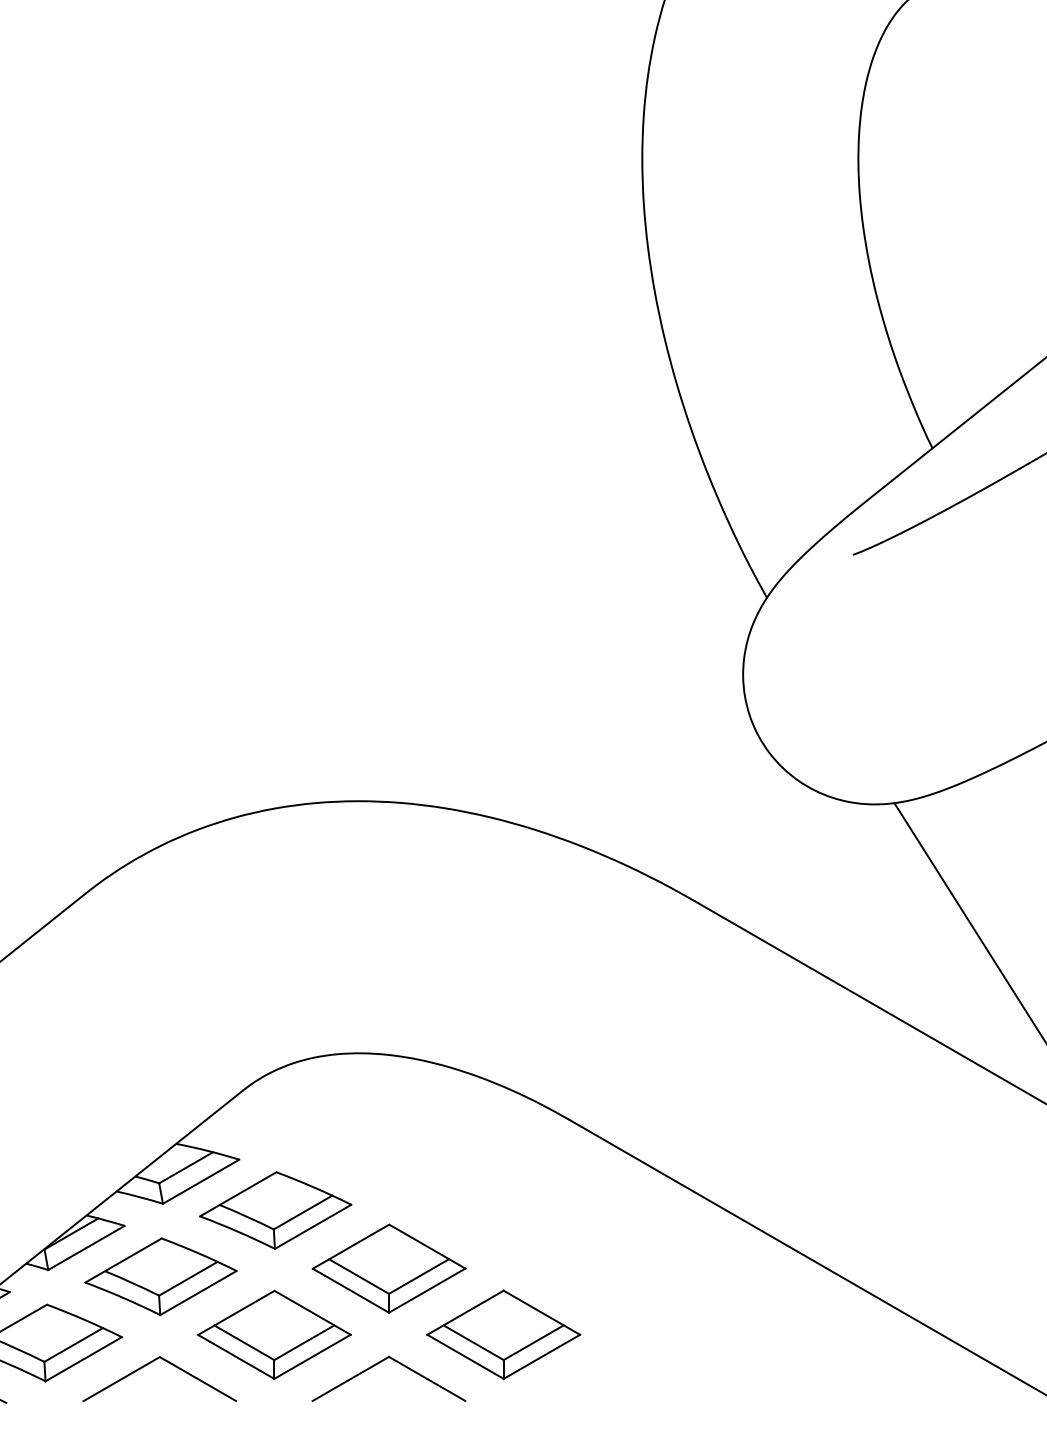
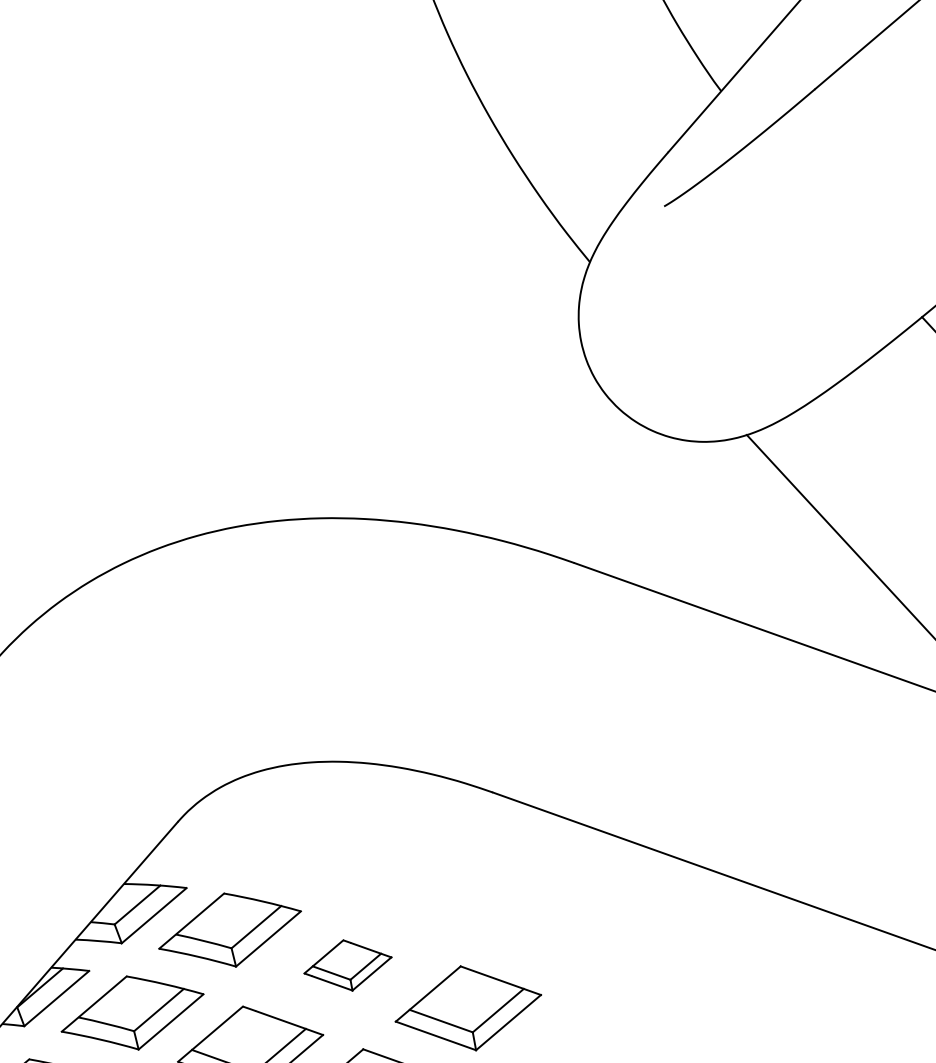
part: (388, 1268) -> (347, 965), size x0.6

